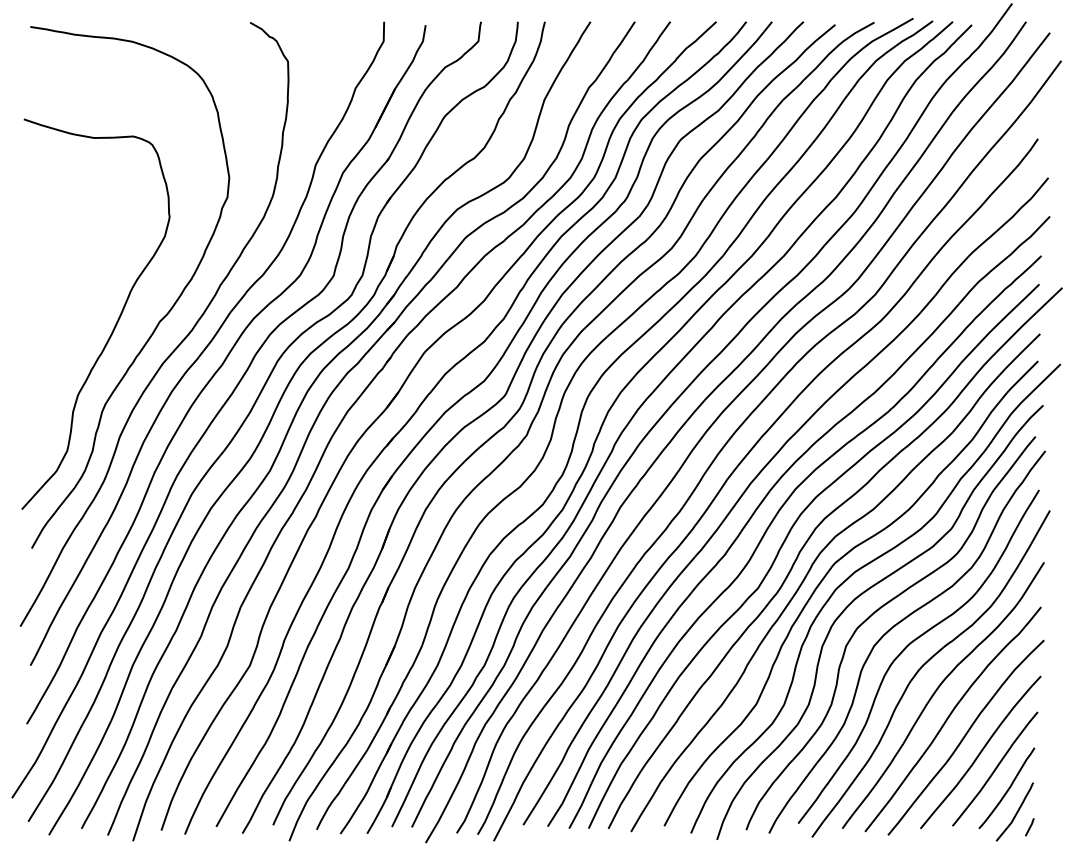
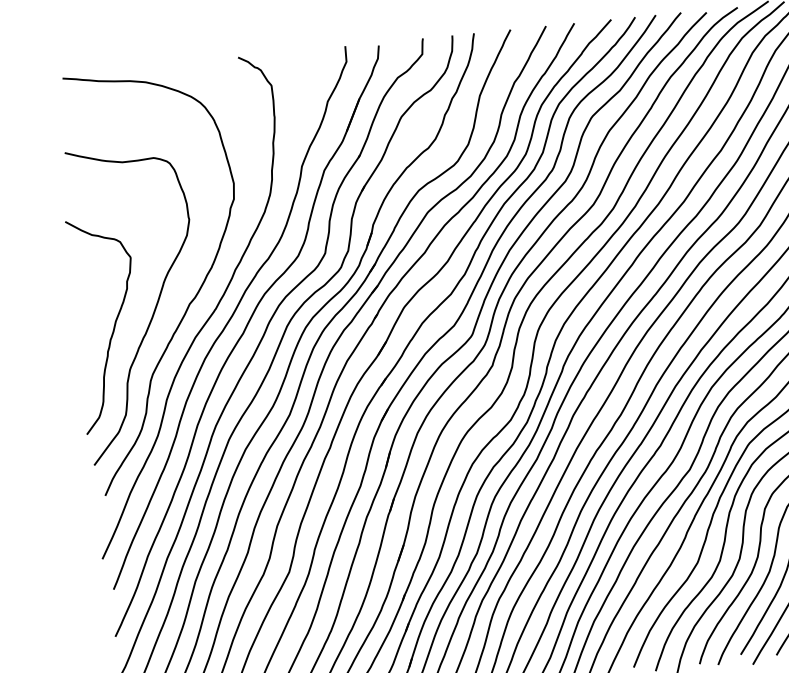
curve: (62, 341) -> (113, 327), added

